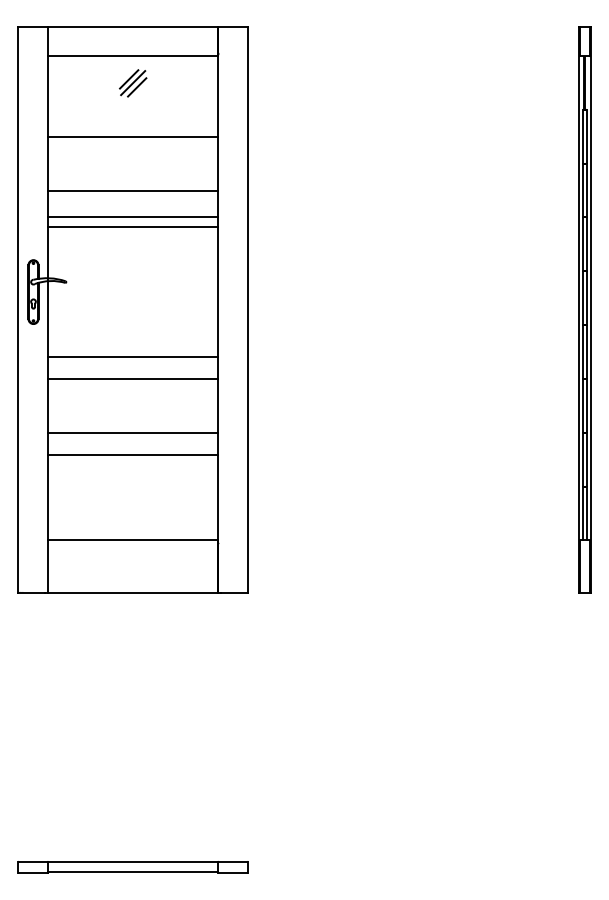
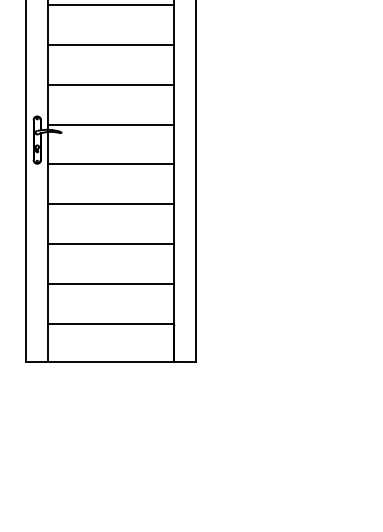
line: (132, 136) -> (110, 5), moved
line: (132, 190) -> (110, 45), moved
line: (132, 227) -> (110, 124), moved
line: (132, 357) -> (110, 164), moved
line: (132, 454) -> (110, 283), moved

